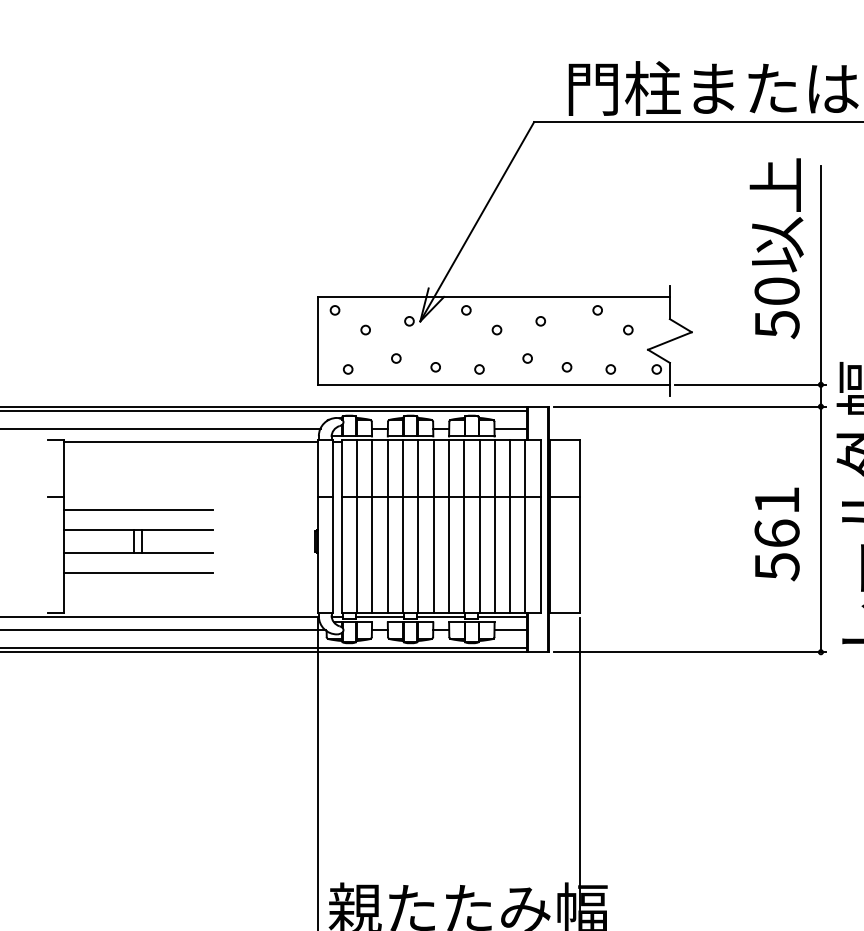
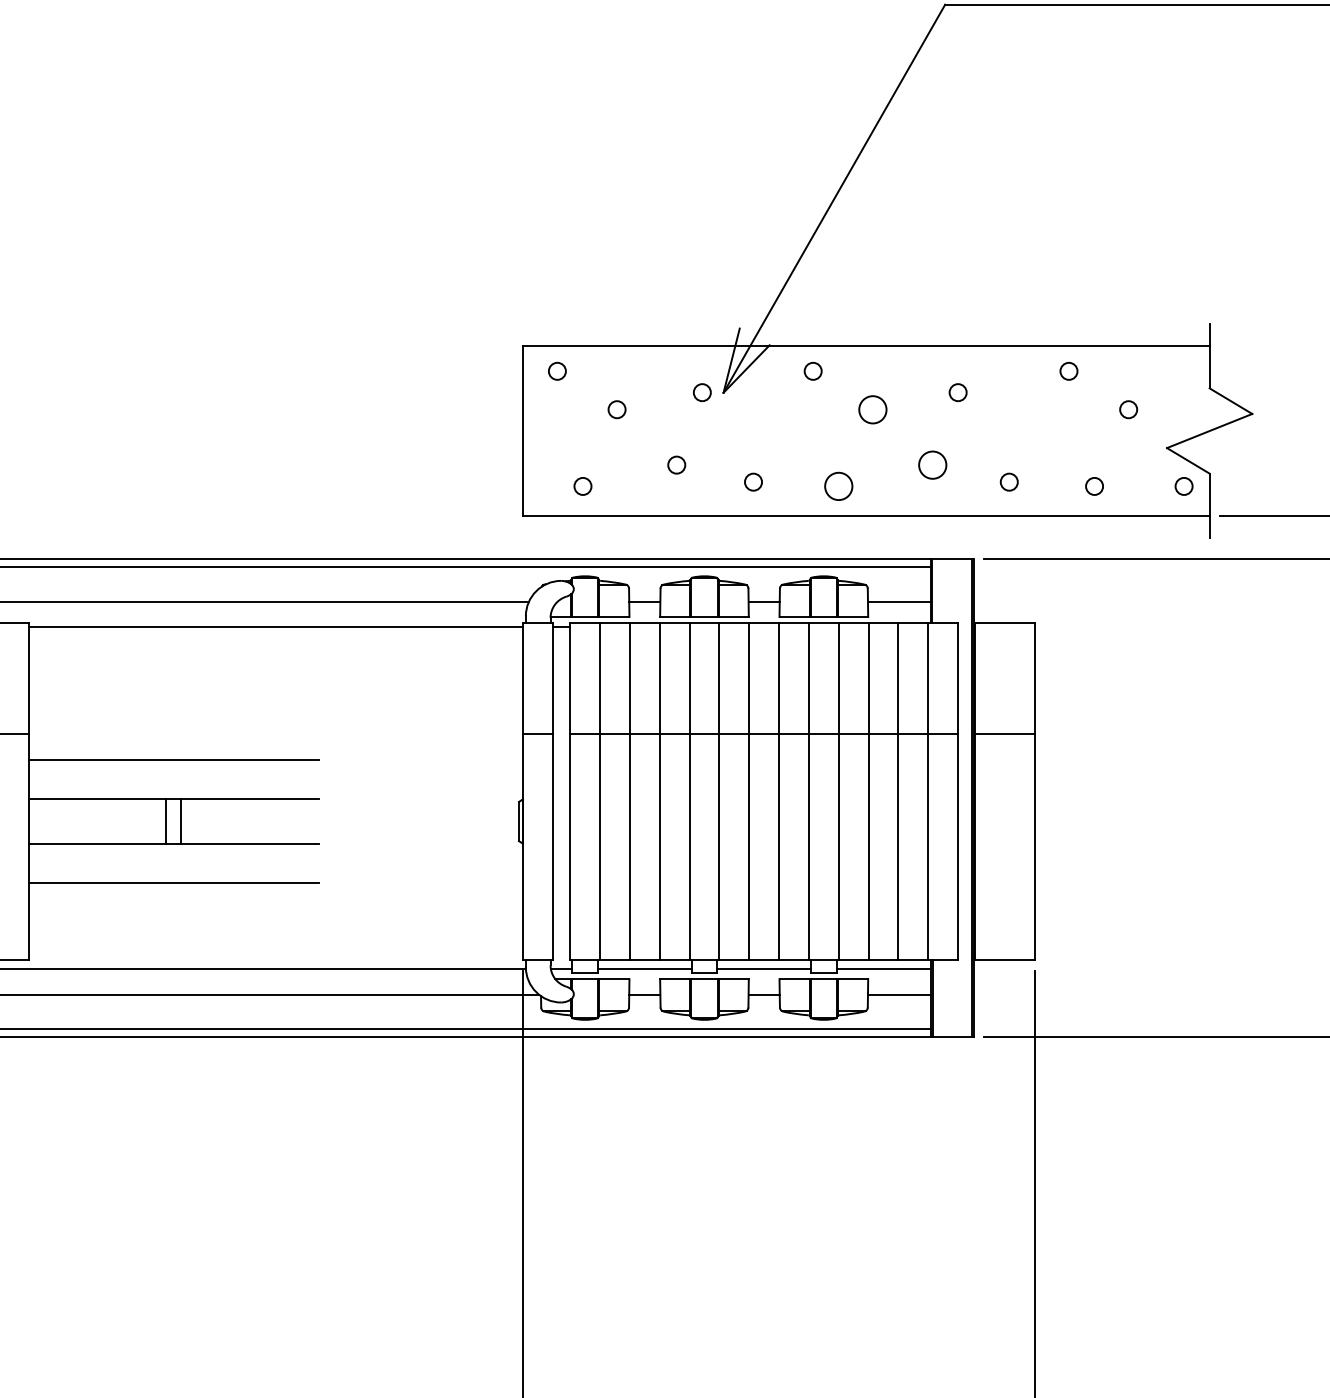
circle: (496, 329) -> (871, 408), size x1.6
circle: (527, 358) -> (932, 465), size x1.6
circle: (479, 369) -> (838, 486), size x1.6

